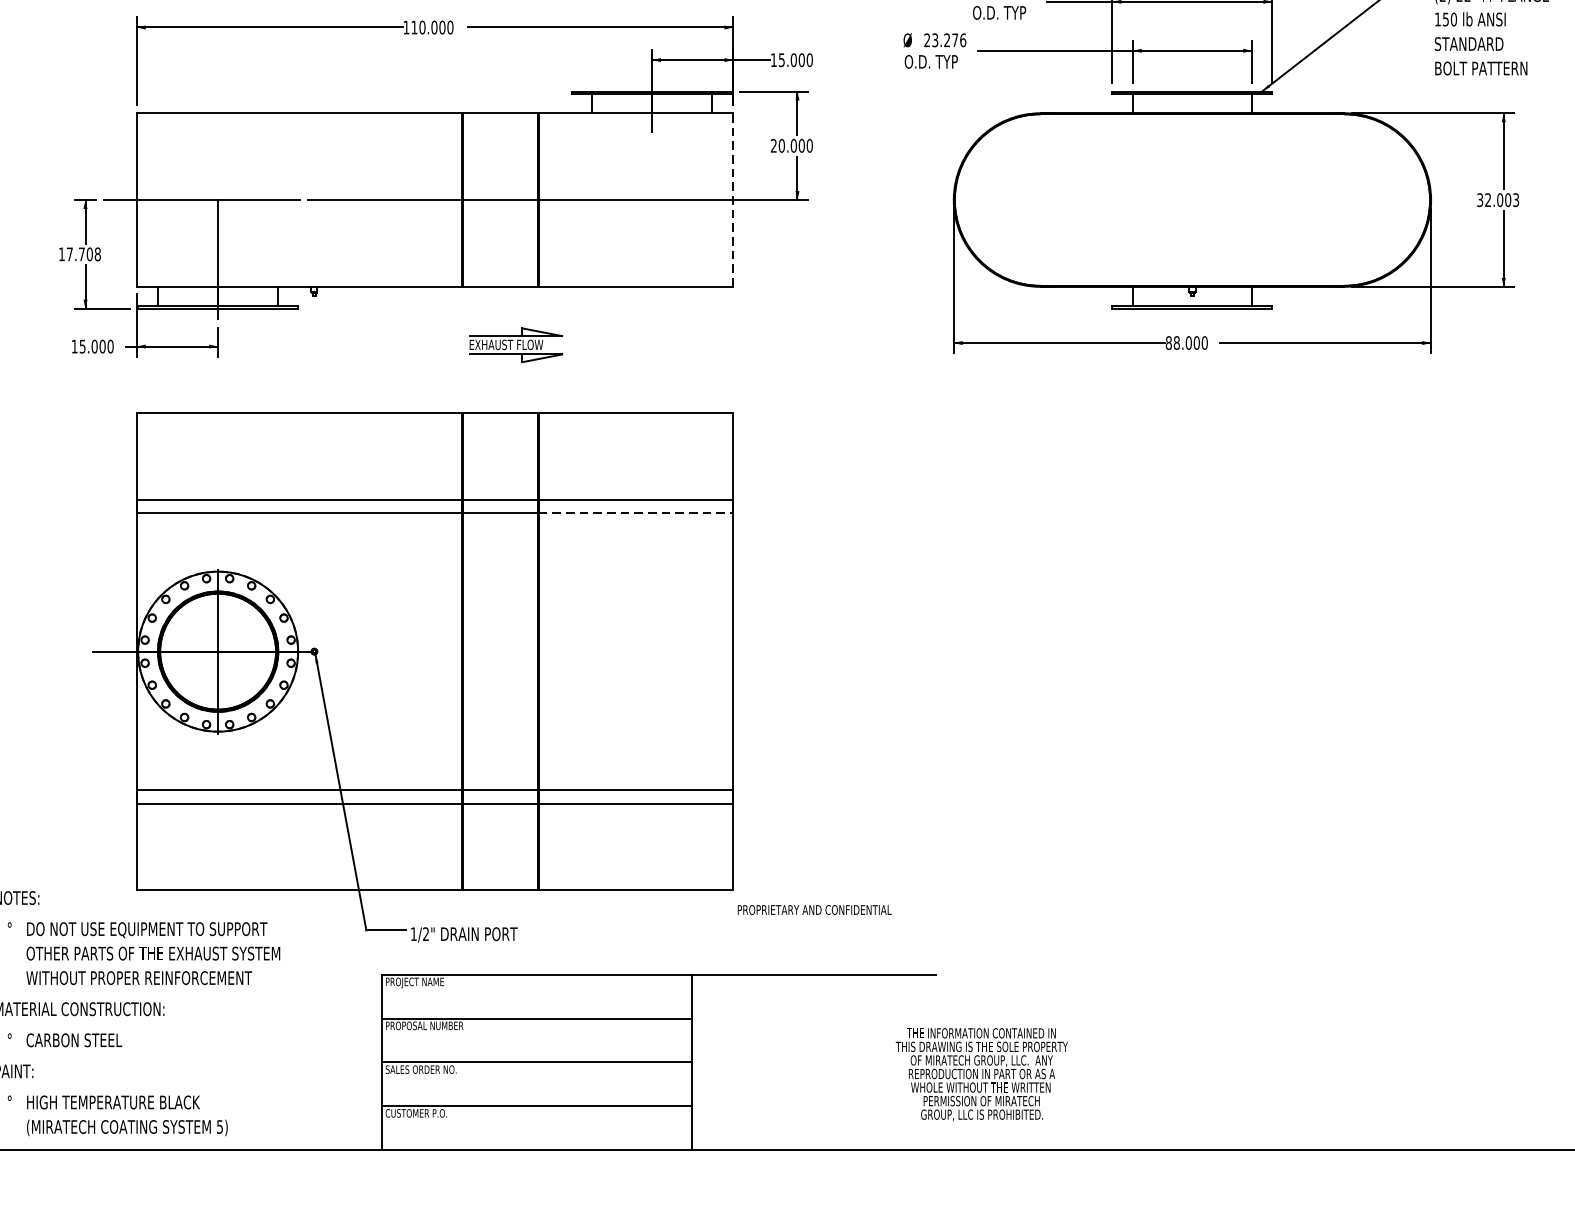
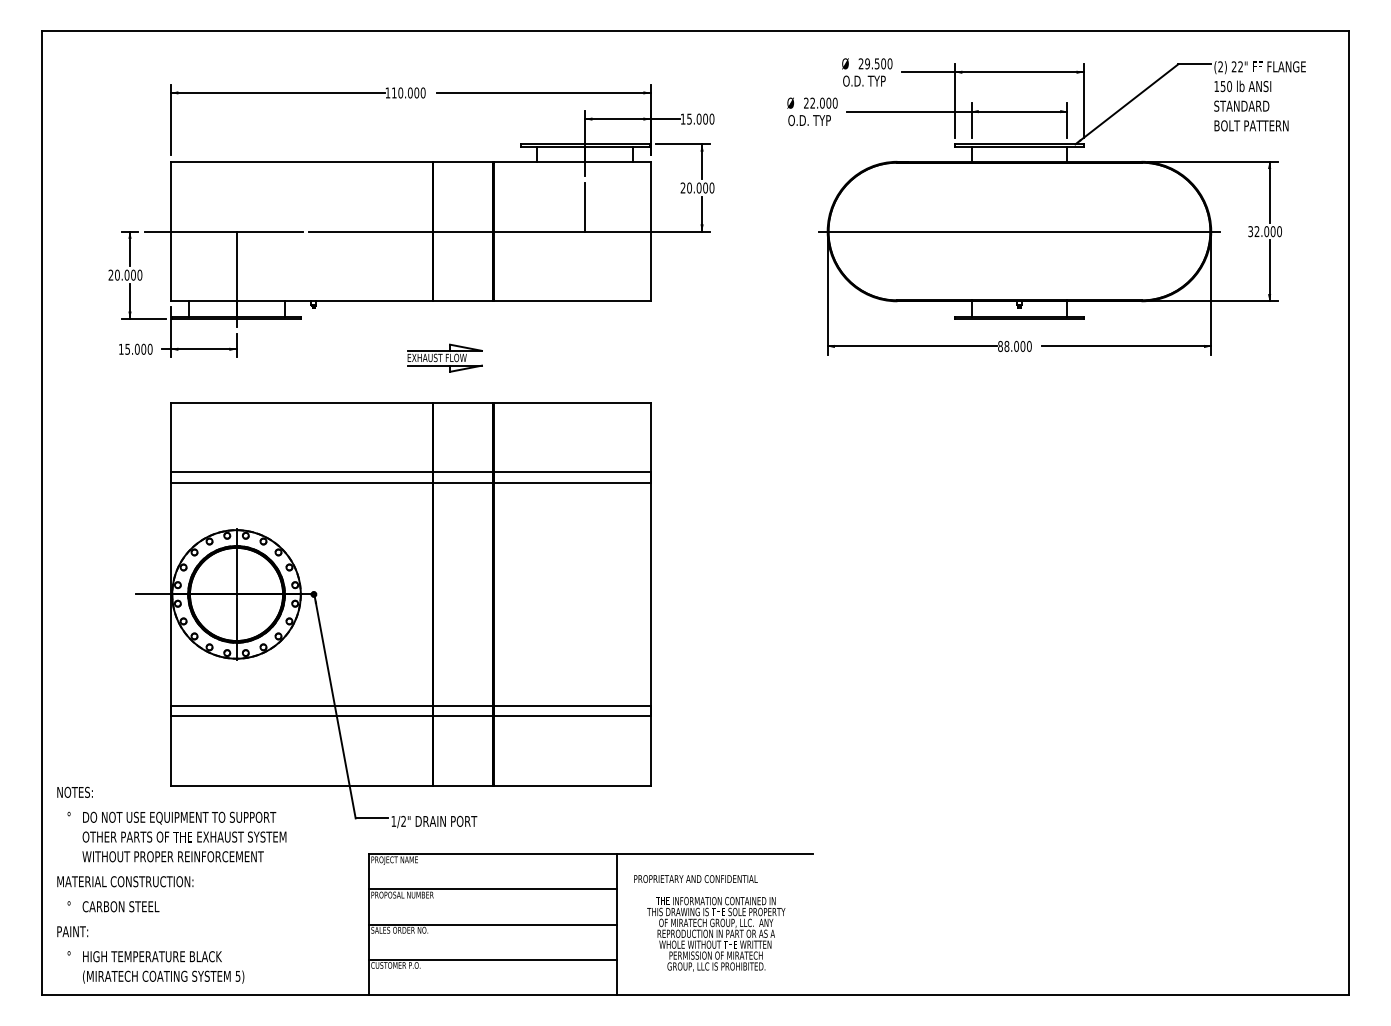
text: (948, 39) -> (823, 102), 23.276 -> 22.000
line: (652, 170) -> (585, 207), added
line: (733, 199) -> (650, 231), dashed -> solid
line: (1191, 199) -> (1018, 231), added
text: (1516, 199) -> (1279, 231), 32.003 -> 32.000
text: (79, 253) -> (125, 274), 17.708 -> 20.000
part: (515, 344) -> (444, 357), moved
line: (636, 513) -> (572, 483), dashed -> solid
text: (814, 909) -> (695, 878), moved
text: (982, 1074) -> (716, 934), moved

